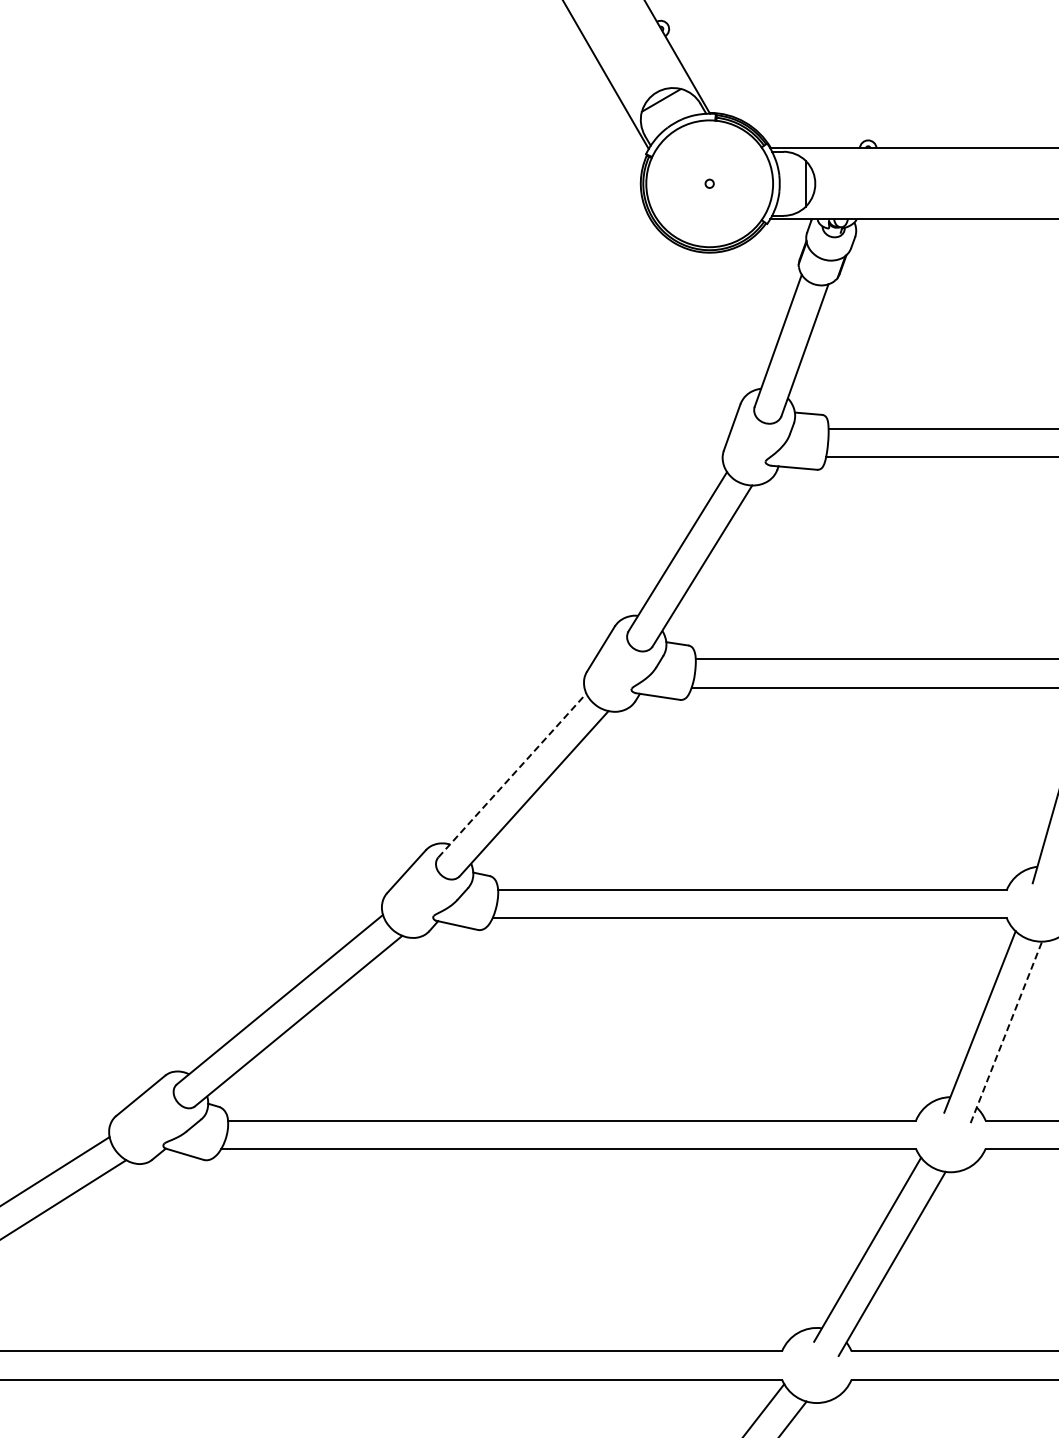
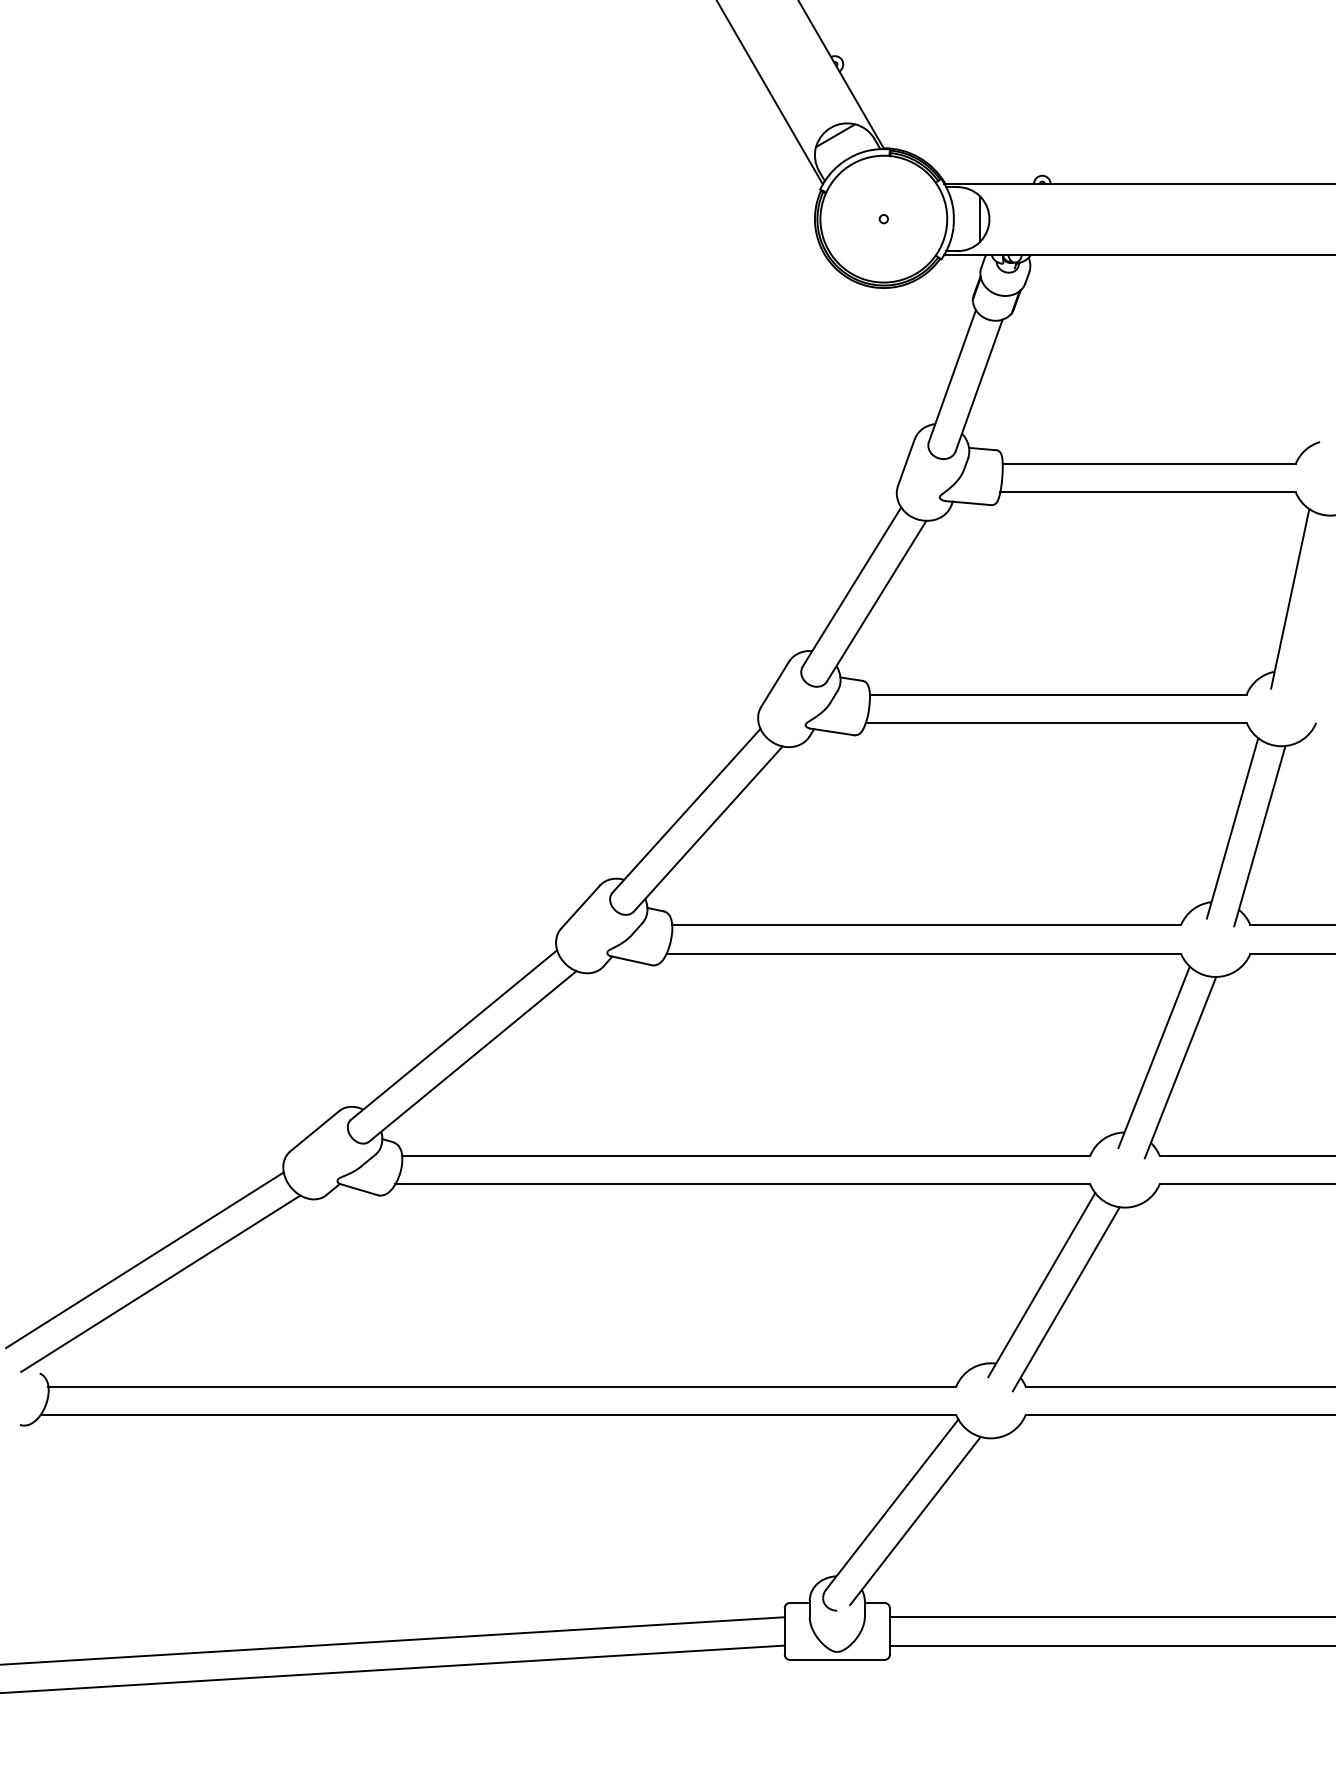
line: (512, 775) -> (686, 810), dashed -> solid
line: (1006, 1032) -> (1180, 1067), dashed -> solid

